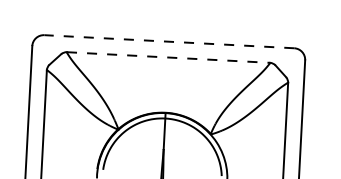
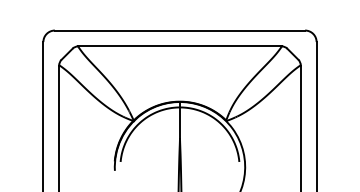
line: (168, 41) -> (179, 30), dashed -> solid
line: (168, 57) -> (179, 46), dashed -> solid

